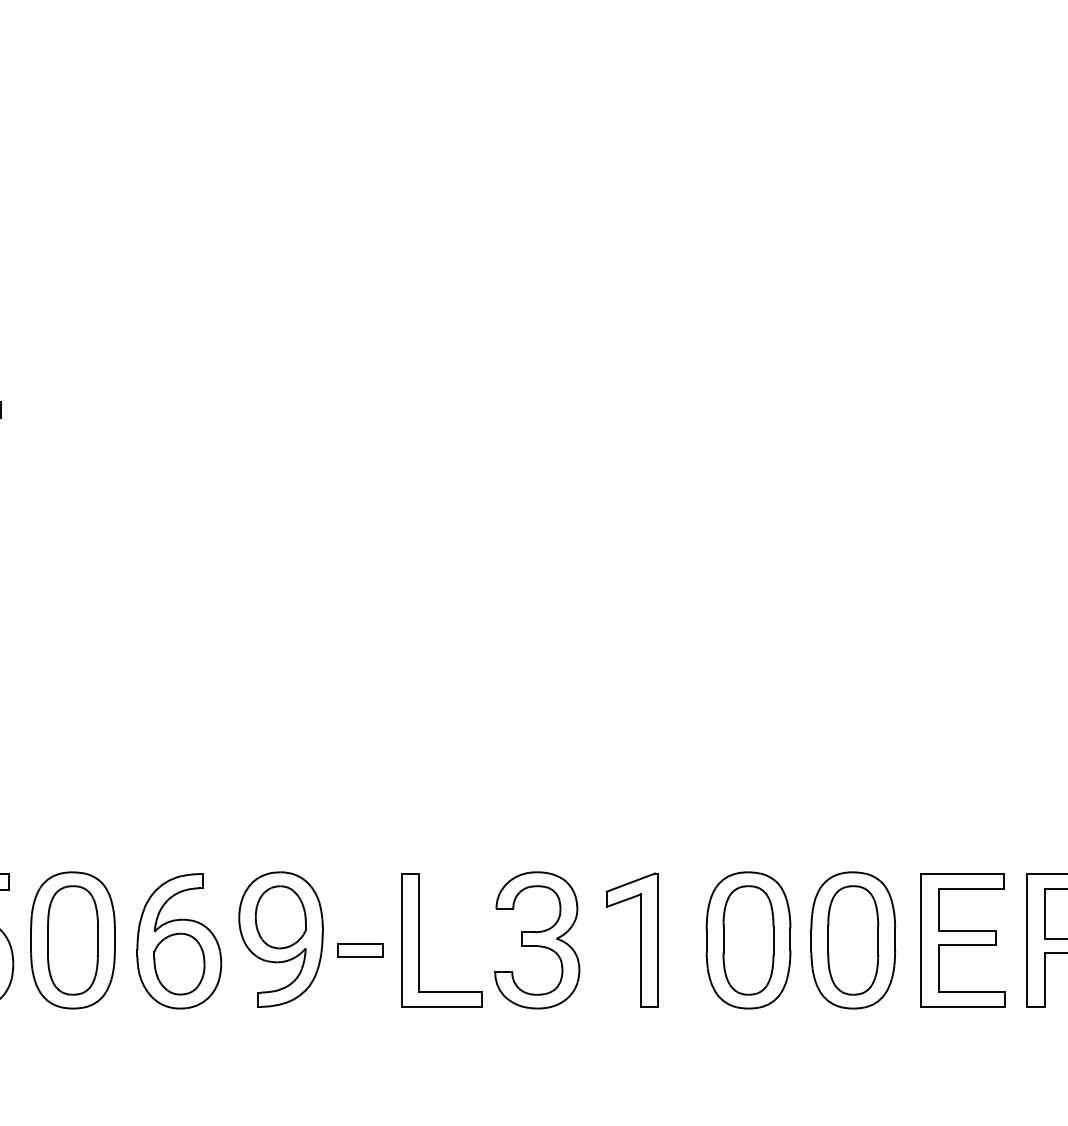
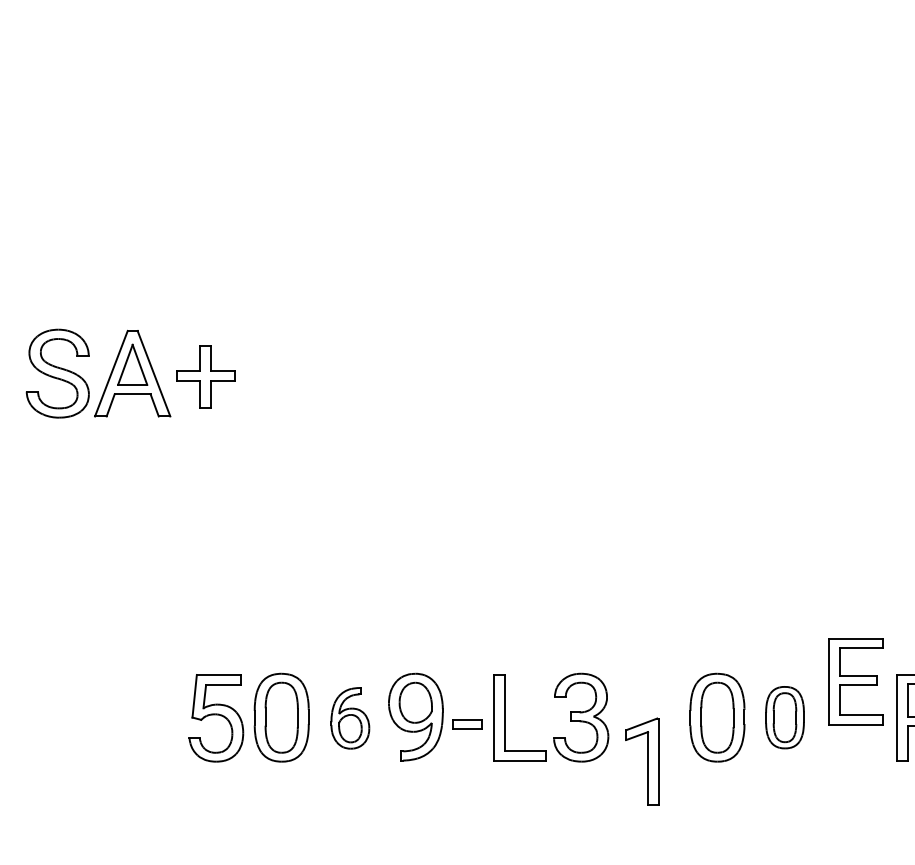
part: (632, 940) -> (642, 761), moved
part: (852, 940) -> (784, 717), size x0.7
part: (962, 940) -> (855, 681), moved
part: (179, 941) -> (350, 718), size x0.7

